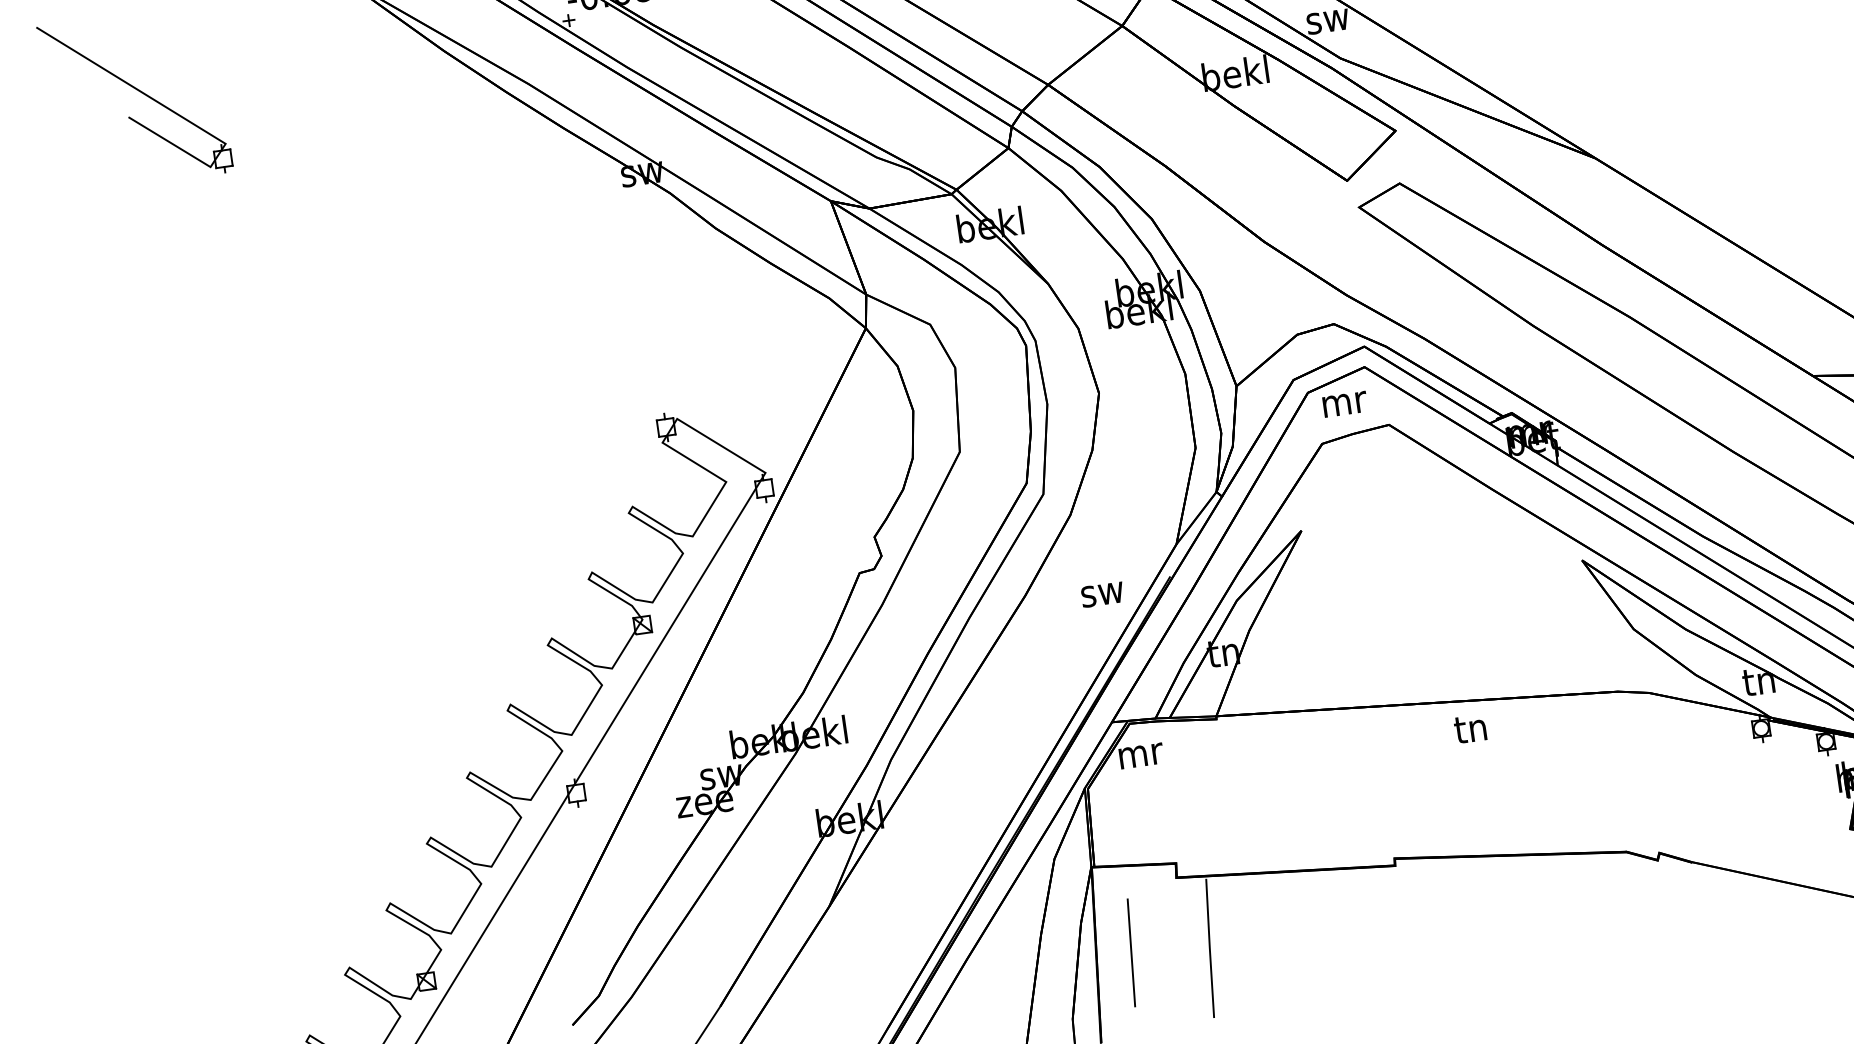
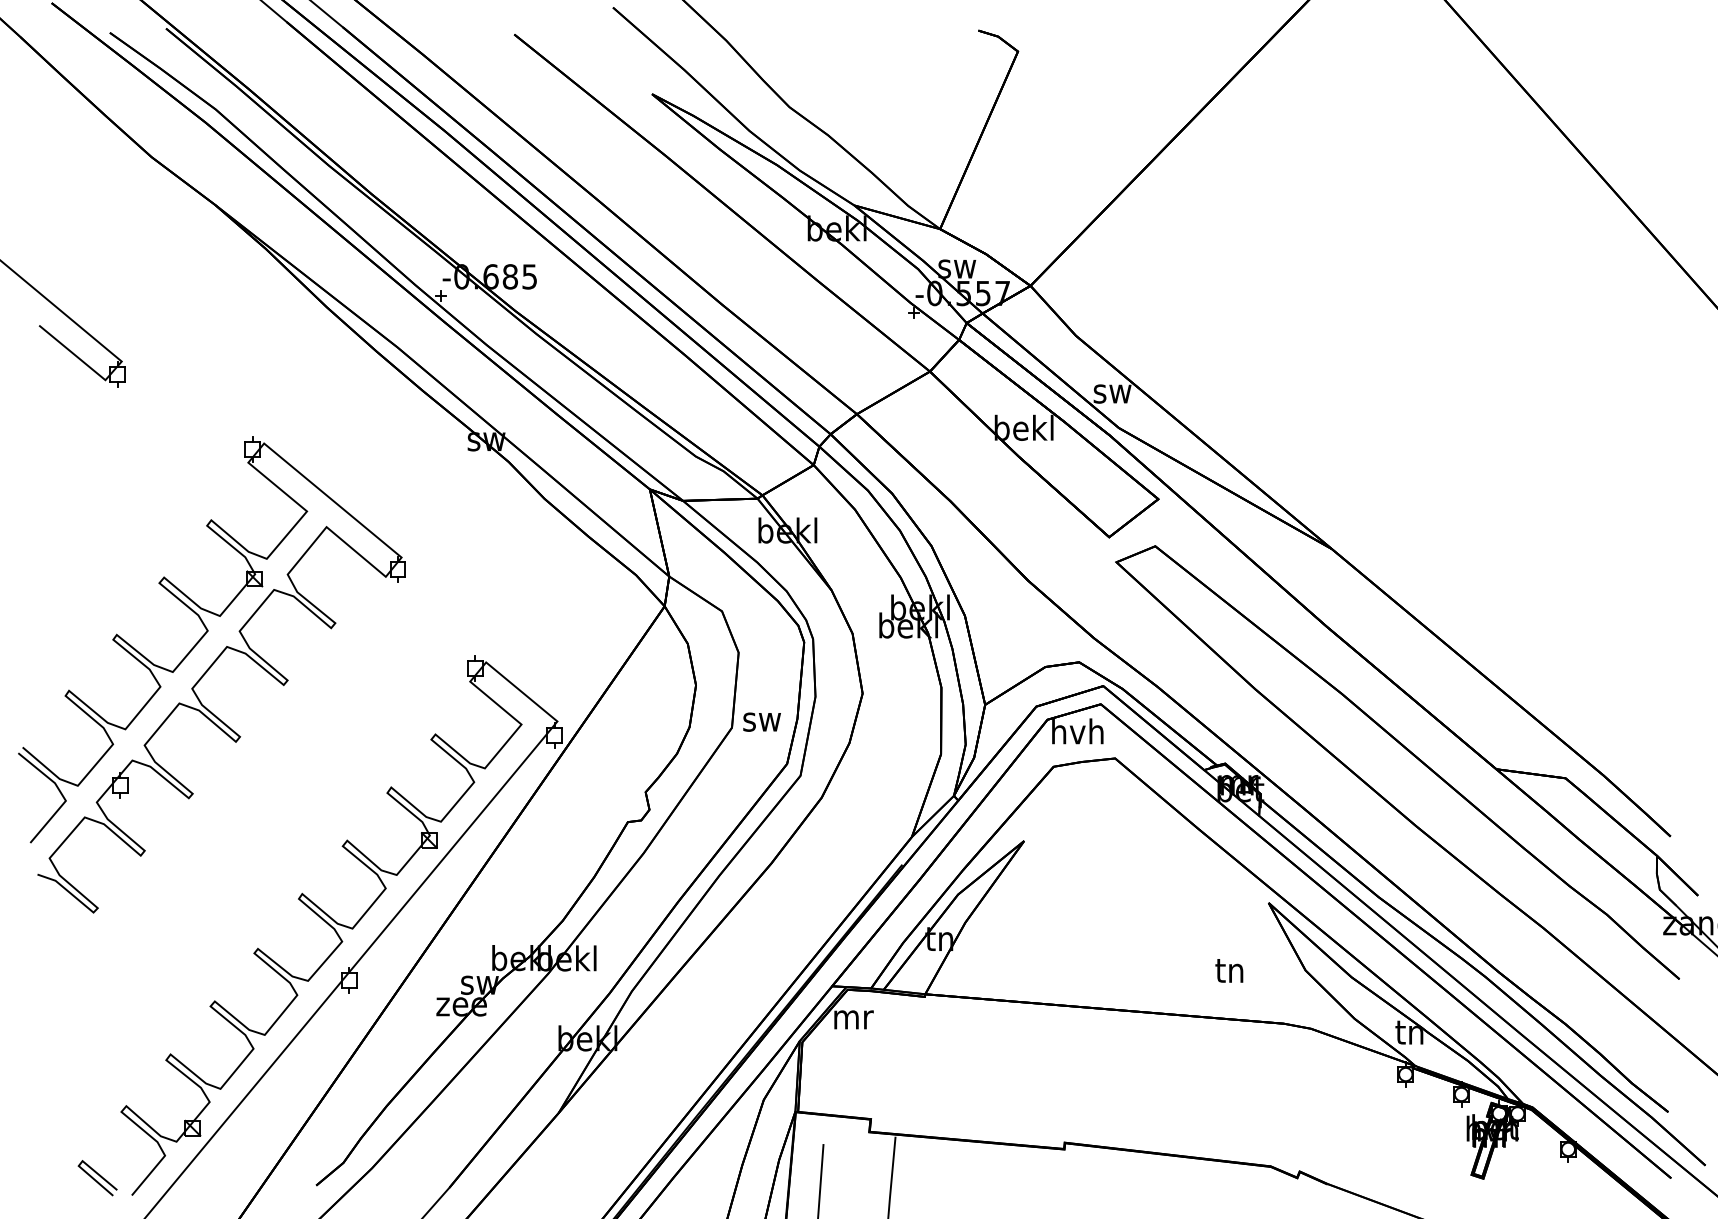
text: (1343, 401) -> (1077, 731), mr -> hvh
part: (374, 476) -> (211, 674), added
text: (1101, 594) -> (761, 721), moved
text: (1470, 728) -> (1229, 970), moved

